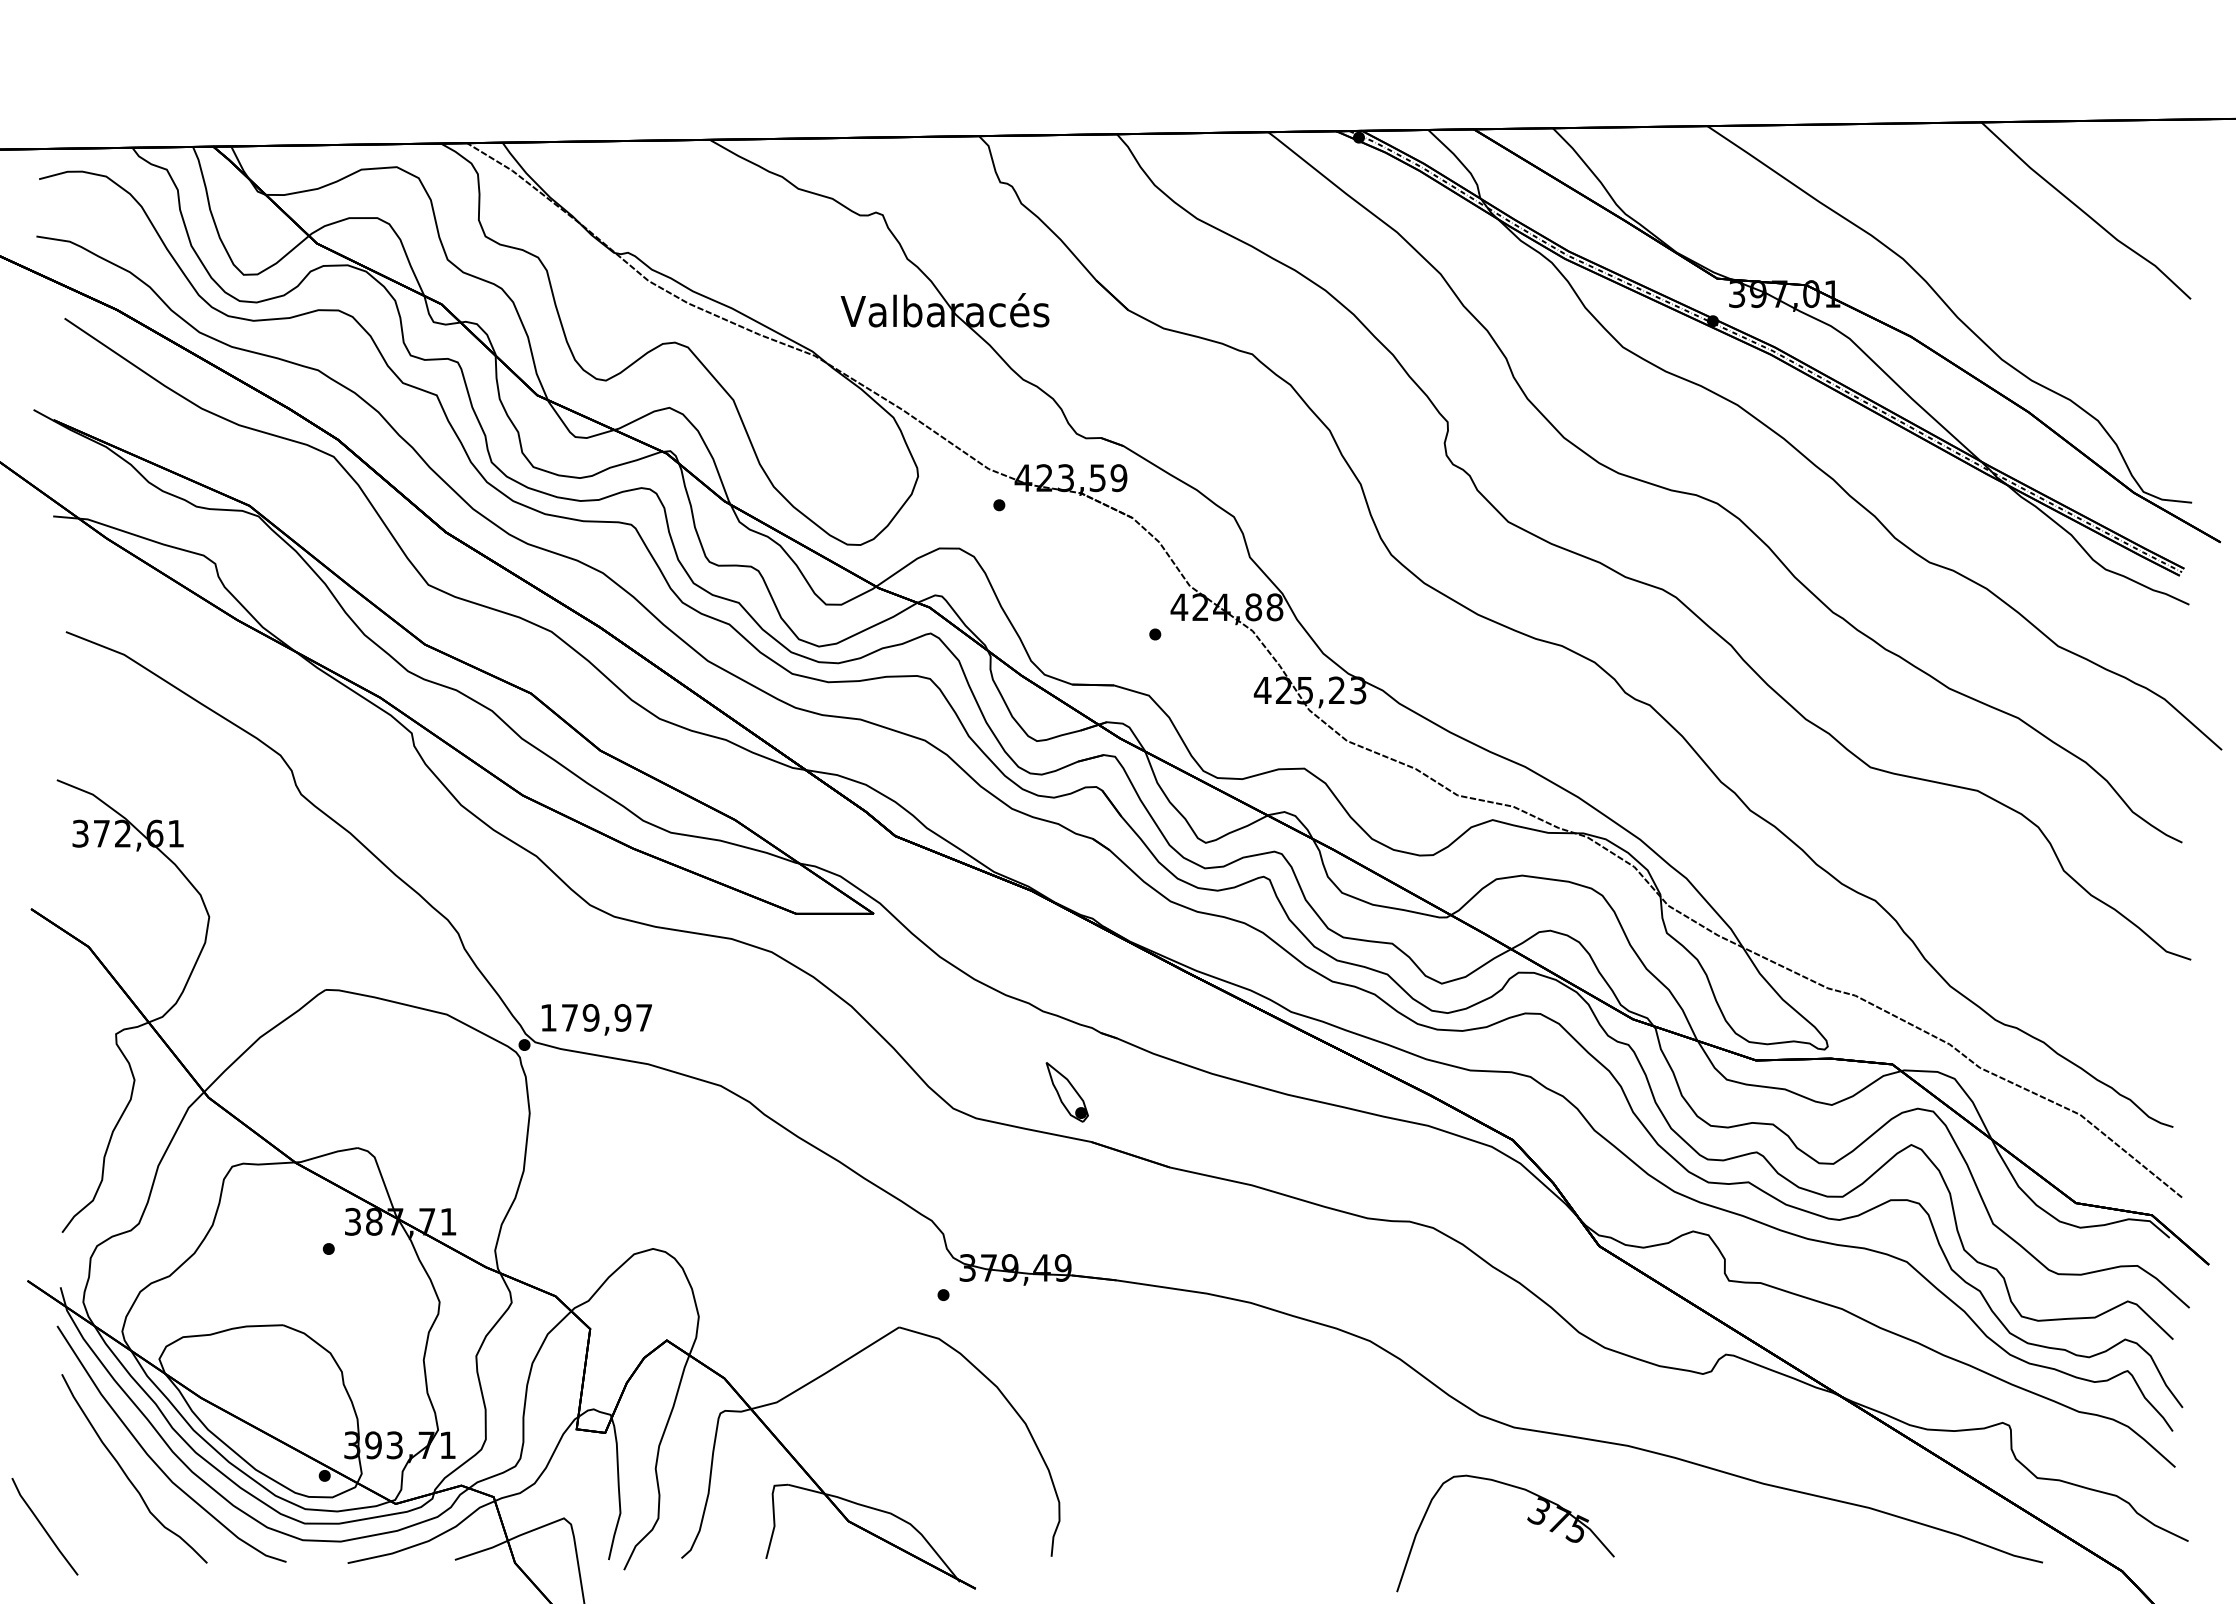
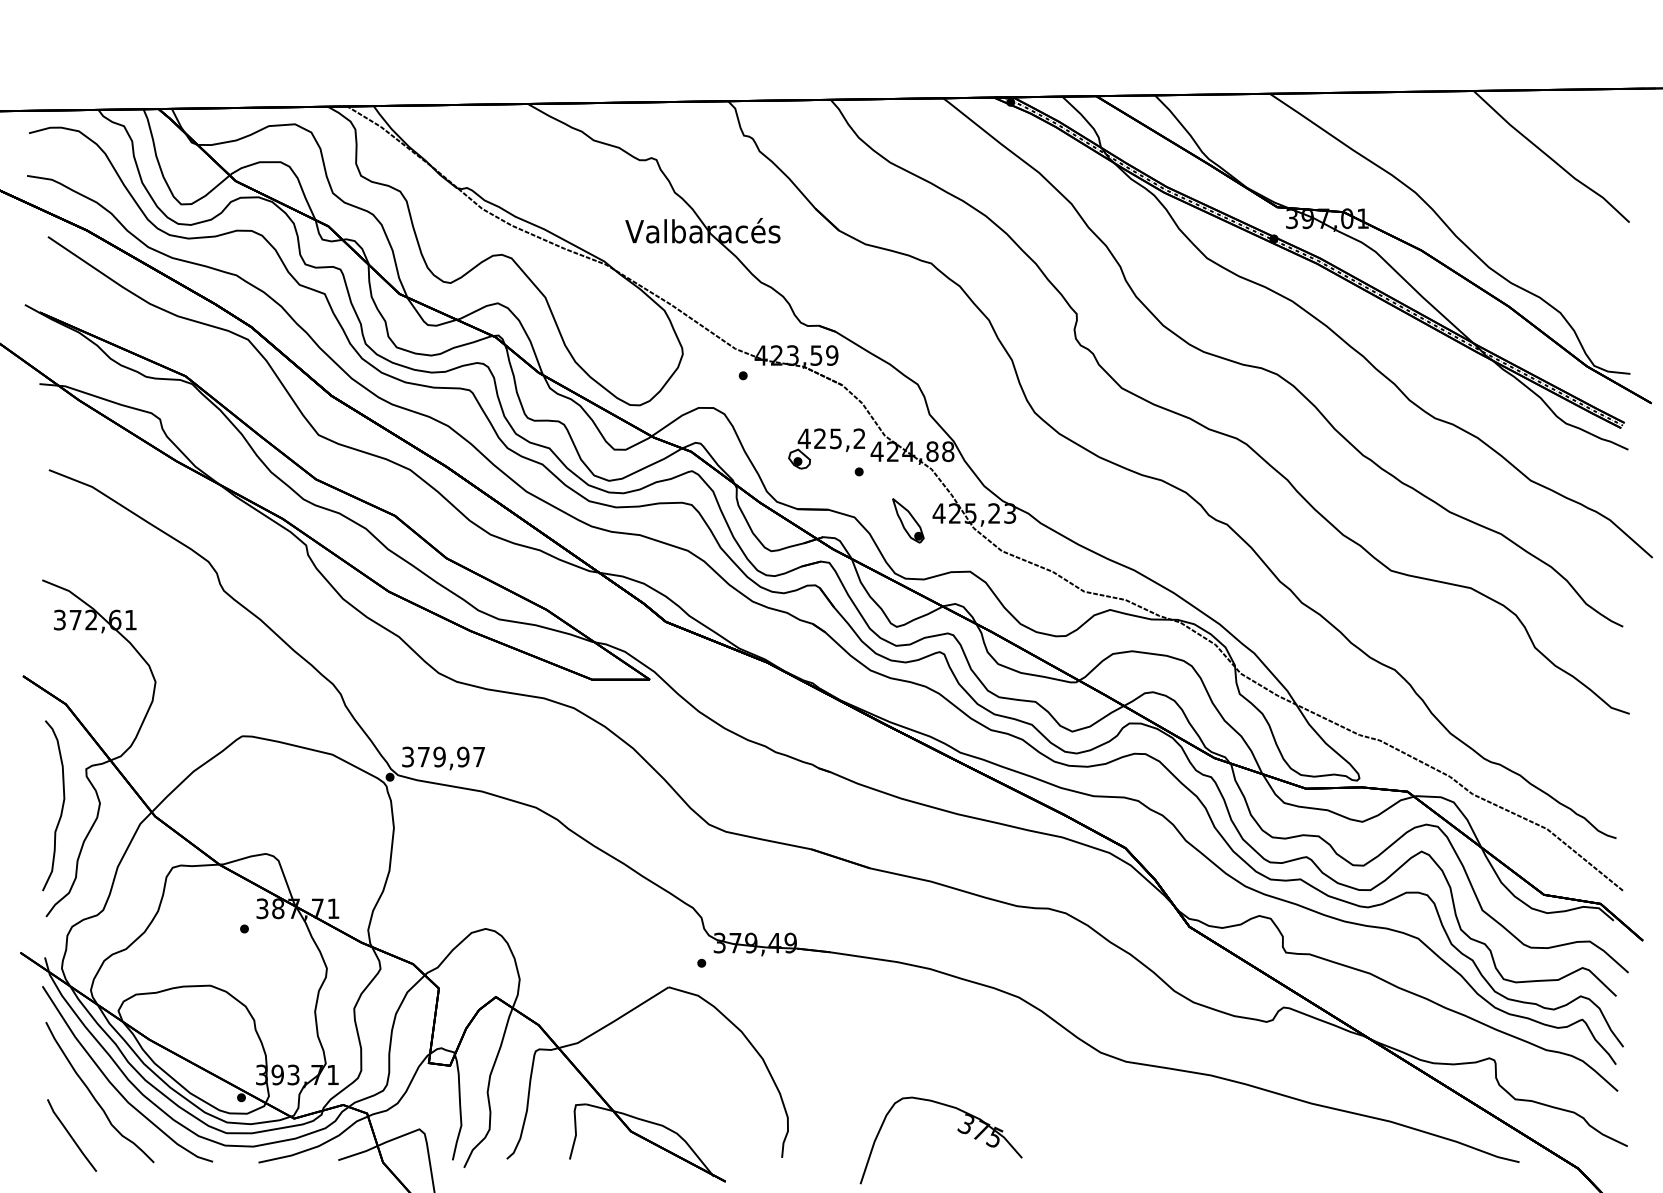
part: (1111, 603) -> (826, 448), added
text: (548, 1017) -> (407, 756), 179,97 -> 379,97
curve: (83, 1084) -> (62, 806), added
part: (1066, 1092) -> (907, 521), moved
part: (1527, 1520) -> (957, 1130), moved
line: (43, 1526) -> (70, 1135), moved

